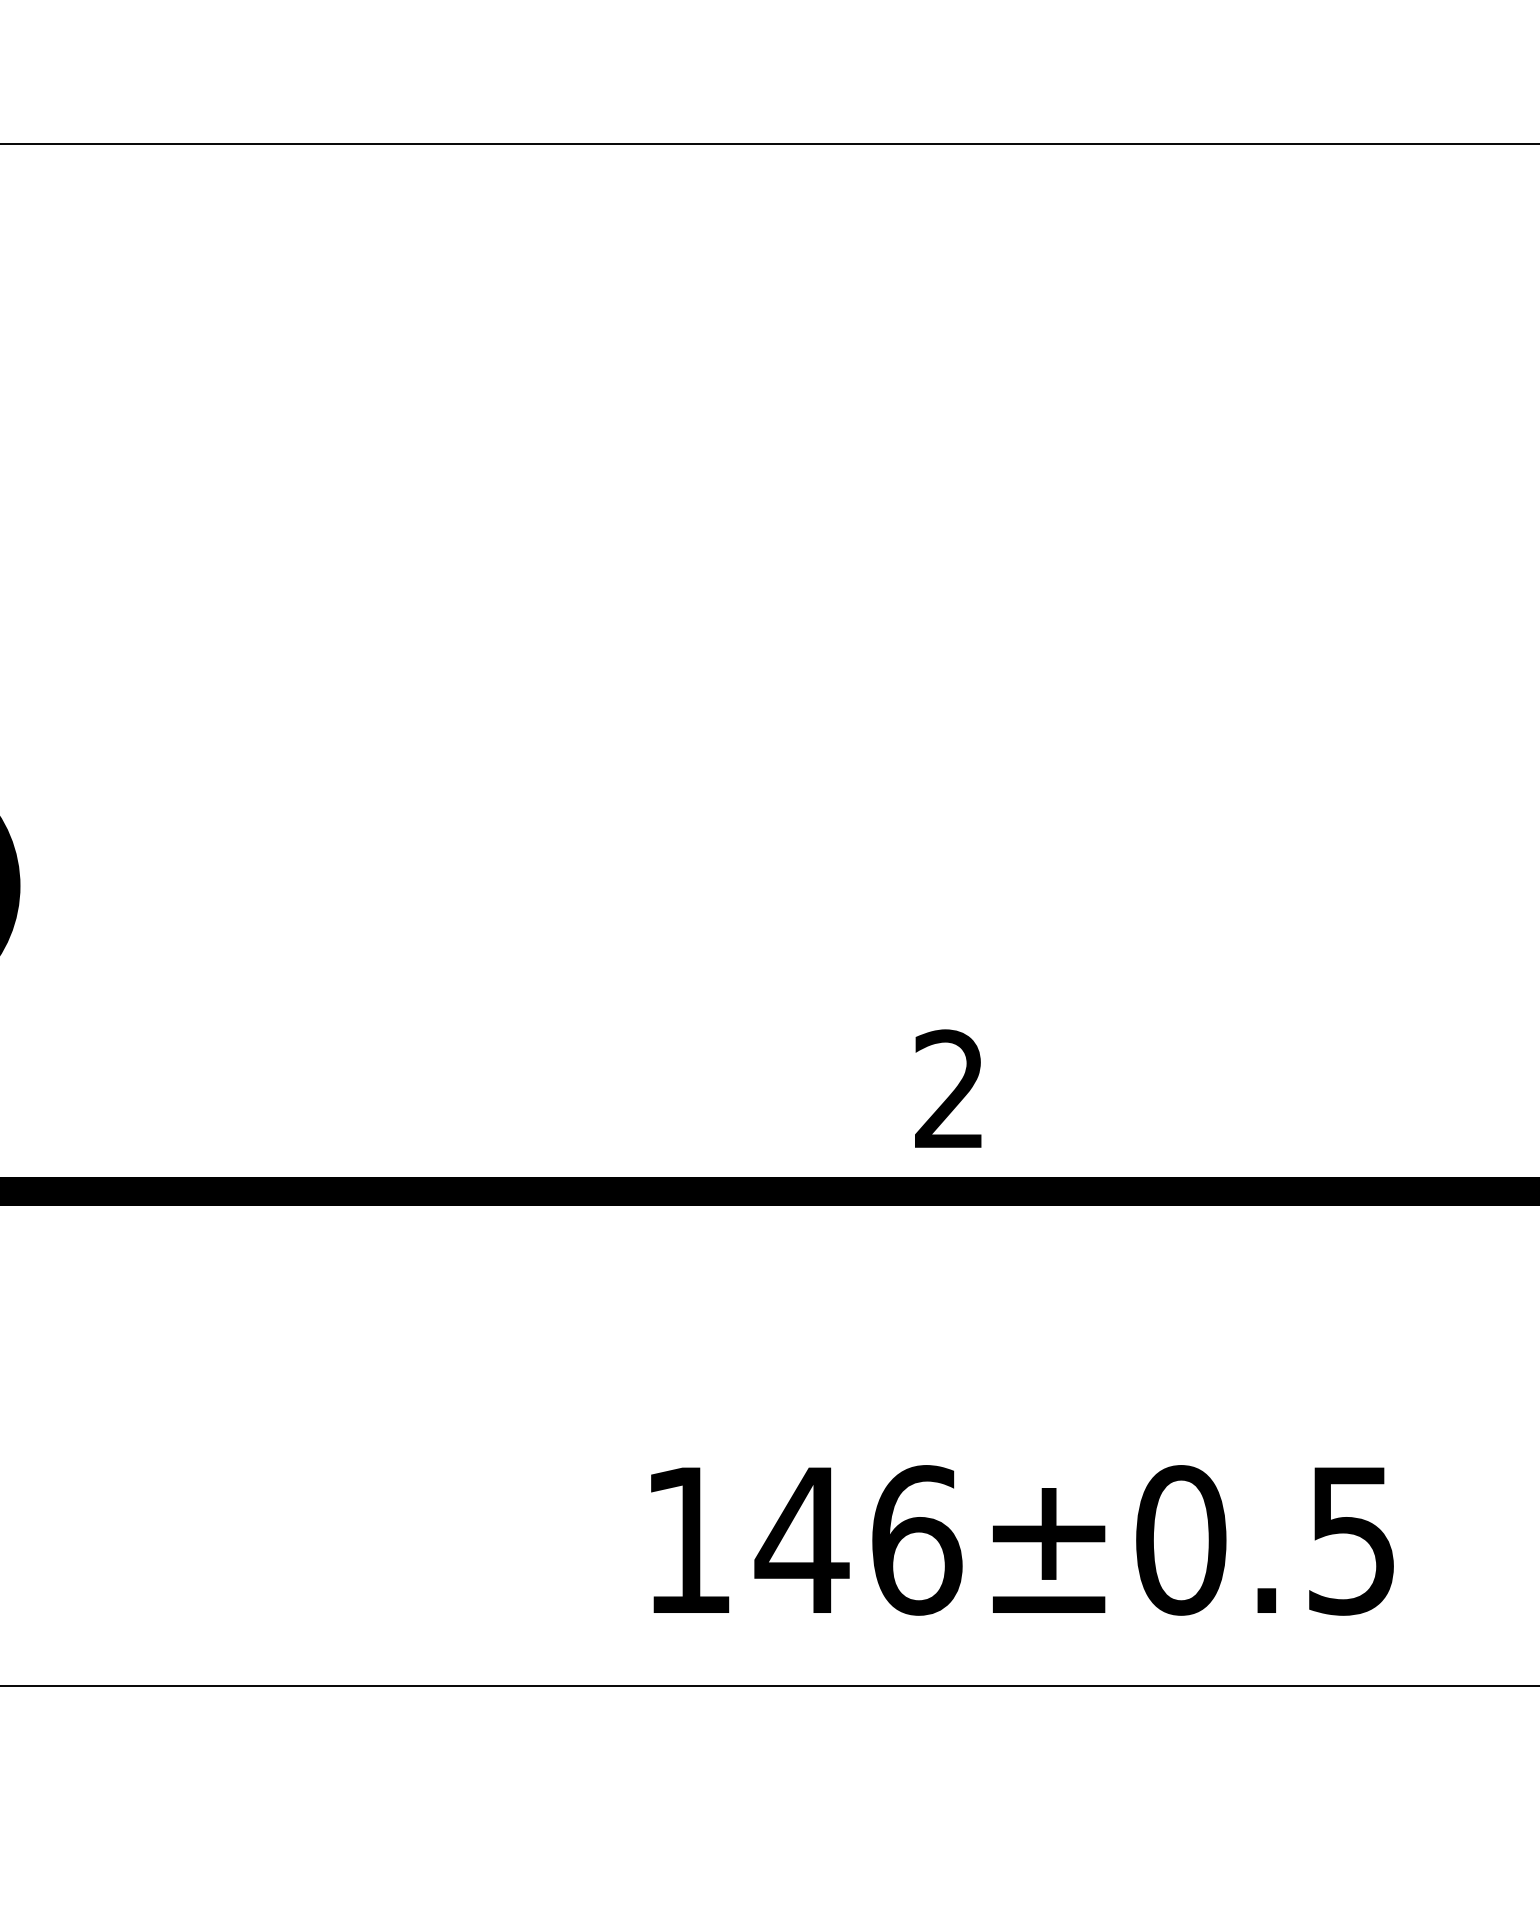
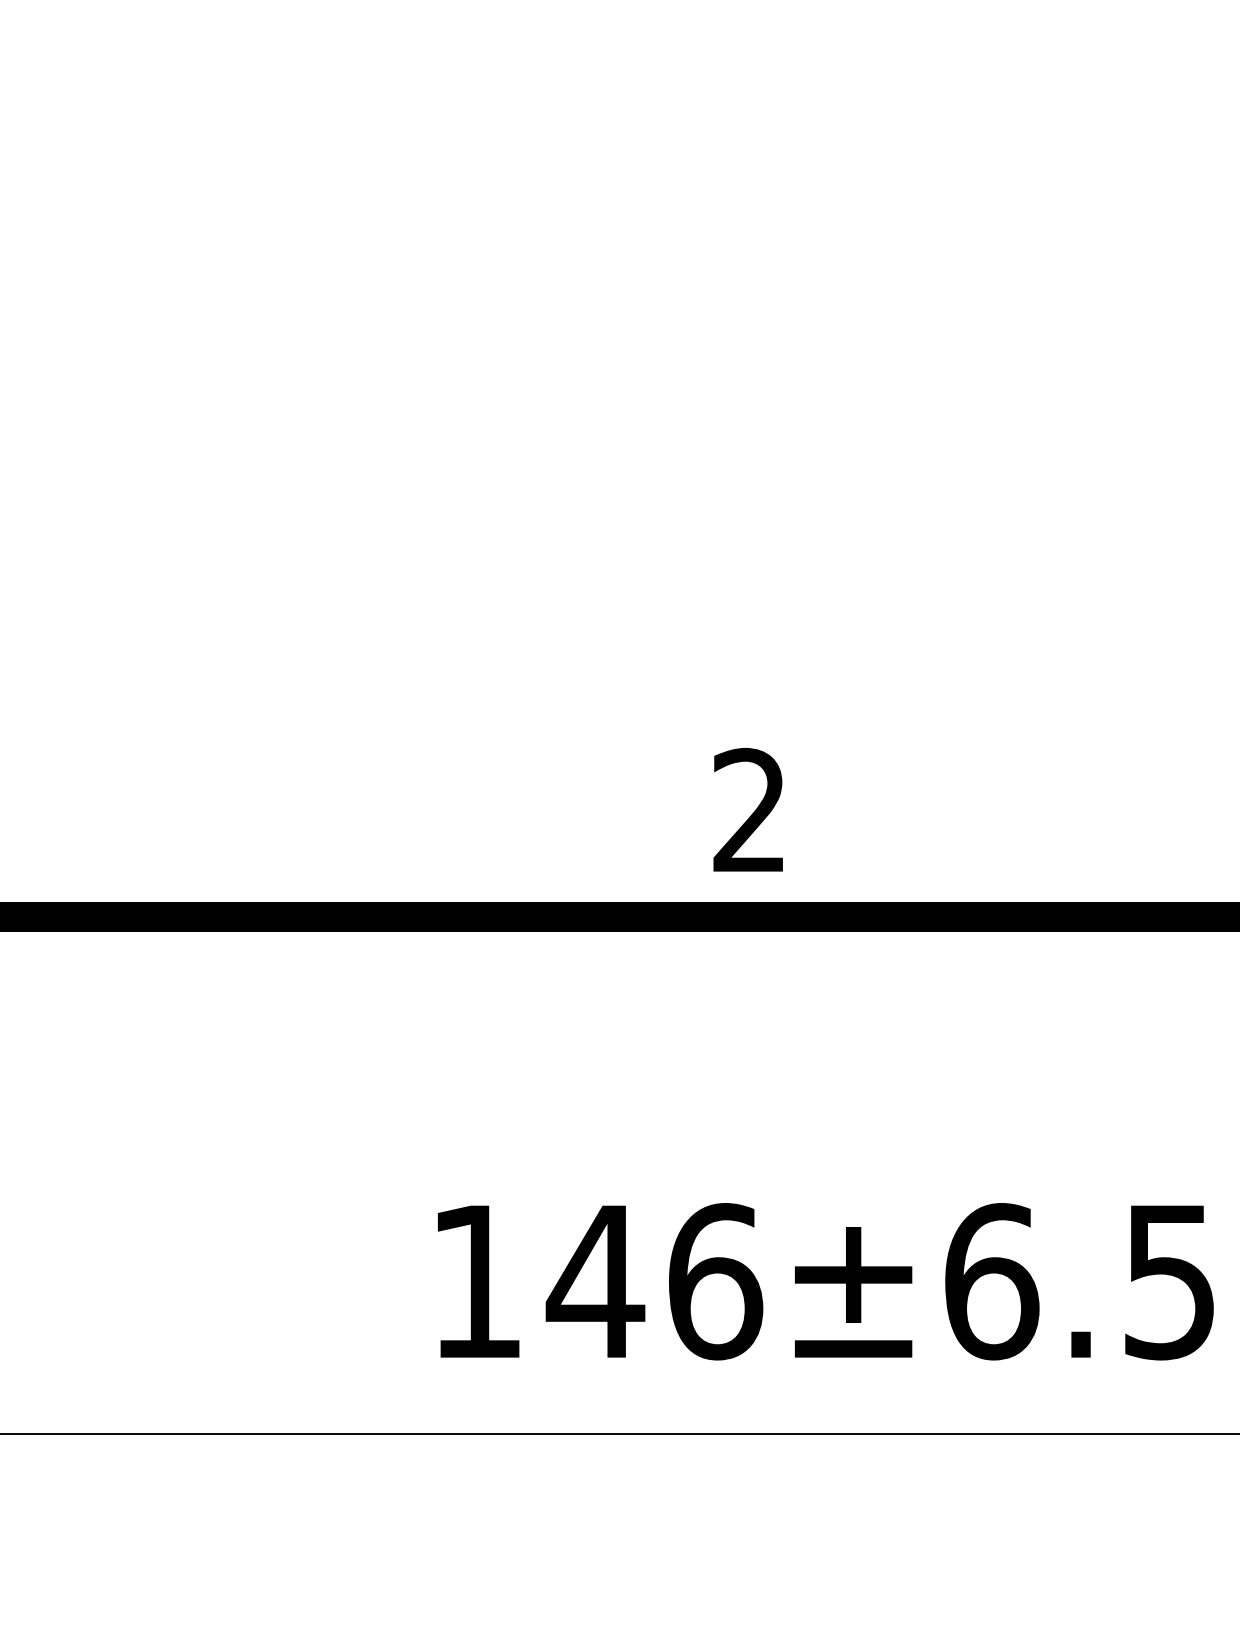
text: (1181, 1540) -> (991, 1281), 146±0.5 -> 146±6.5

